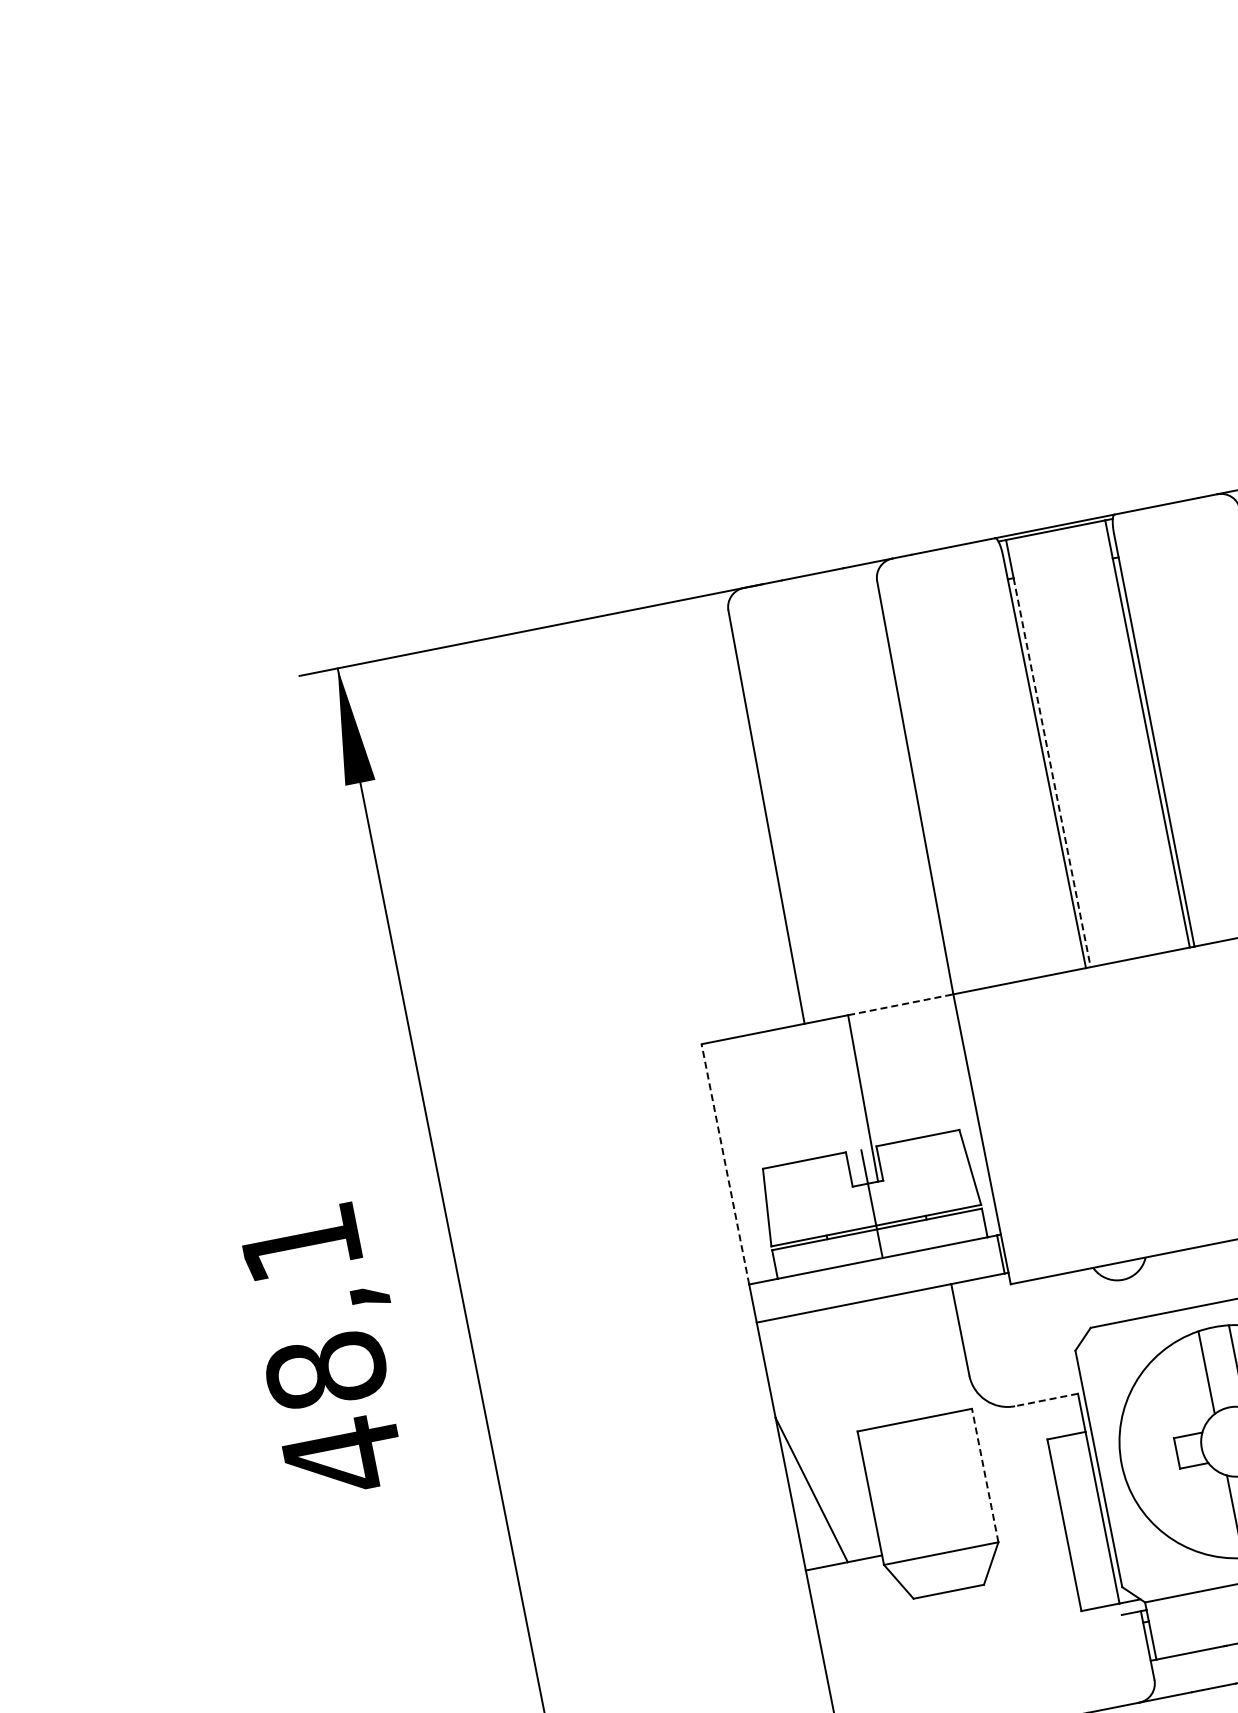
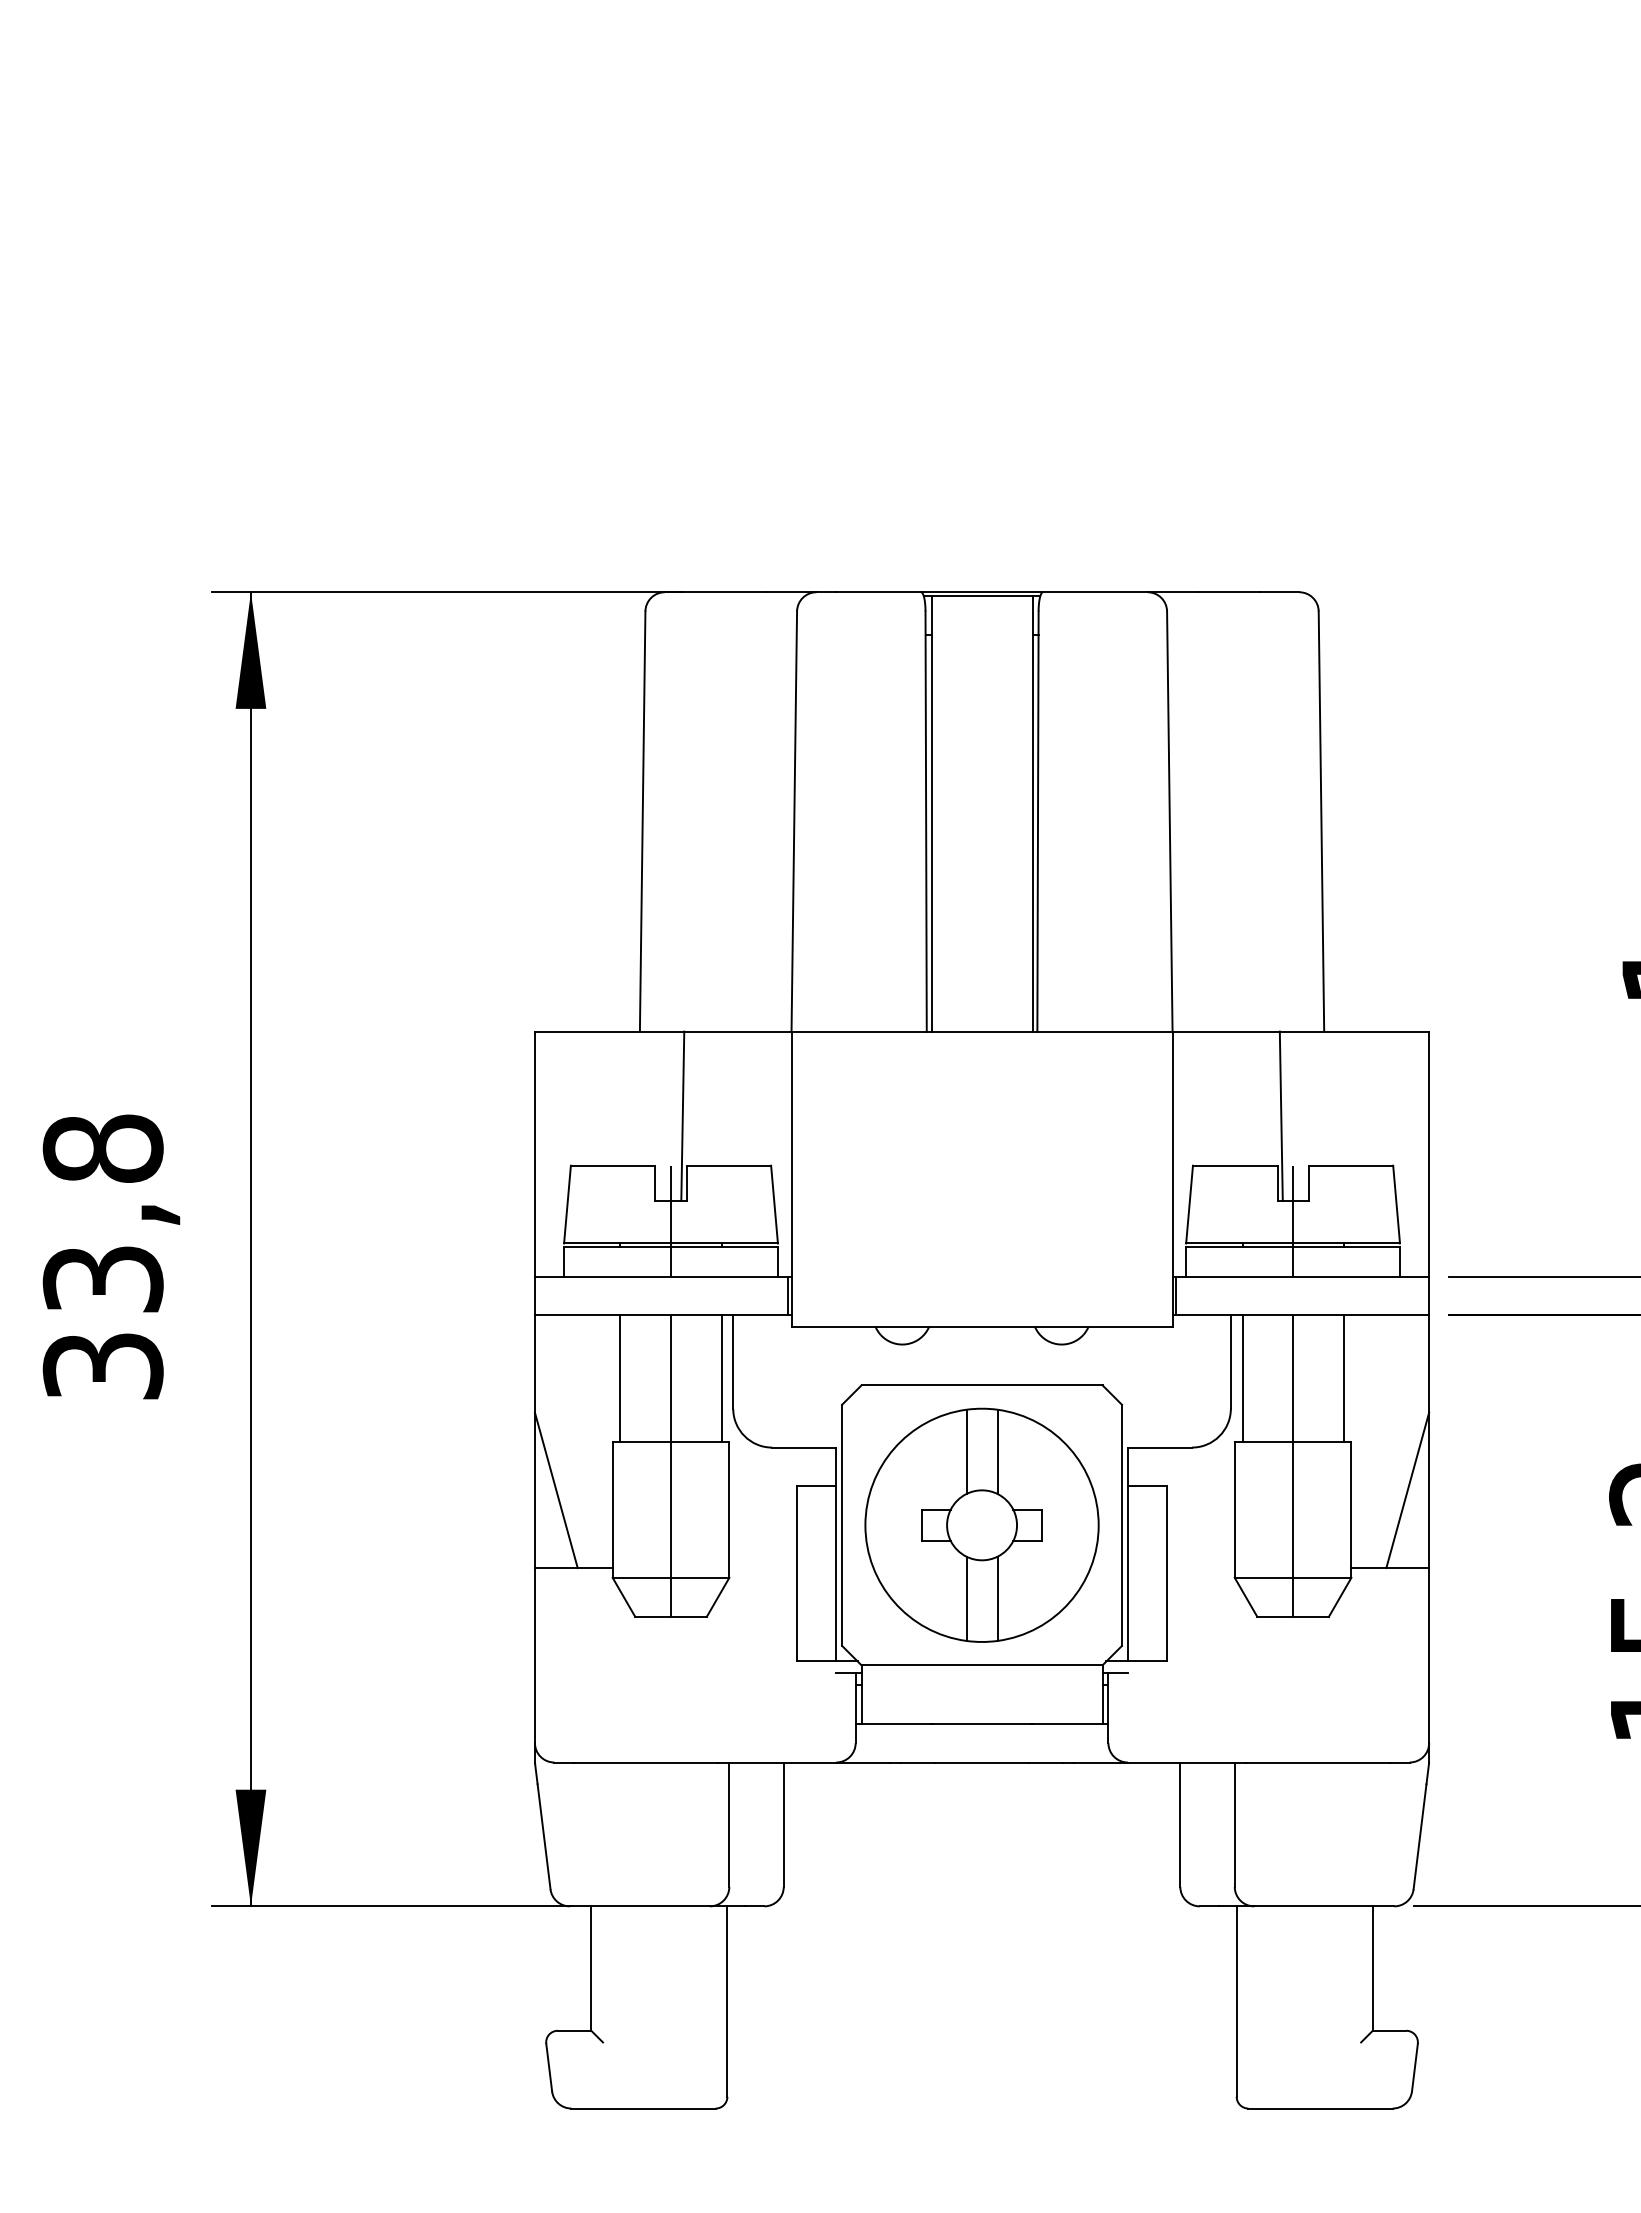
line: (1052, 772) -> (931, 833), dashed -> solid
line: (900, 1004) -> (737, 1031), dashed -> solid
line: (724, 1163) -> (534, 1153), dashed -> solid
line: (952, 1348) -> (721, 1378), added
text: (321, 1350) -> (102, 1258), 48,1 -> 33,8
line: (852, 1367) -> (620, 1378), added
line: (1045, 1400) -> (803, 1447), dashed -> solid
line: (919, 1443) -> (671, 1465), added
line: (985, 1475) -> (729, 1509), dashed -> solid

